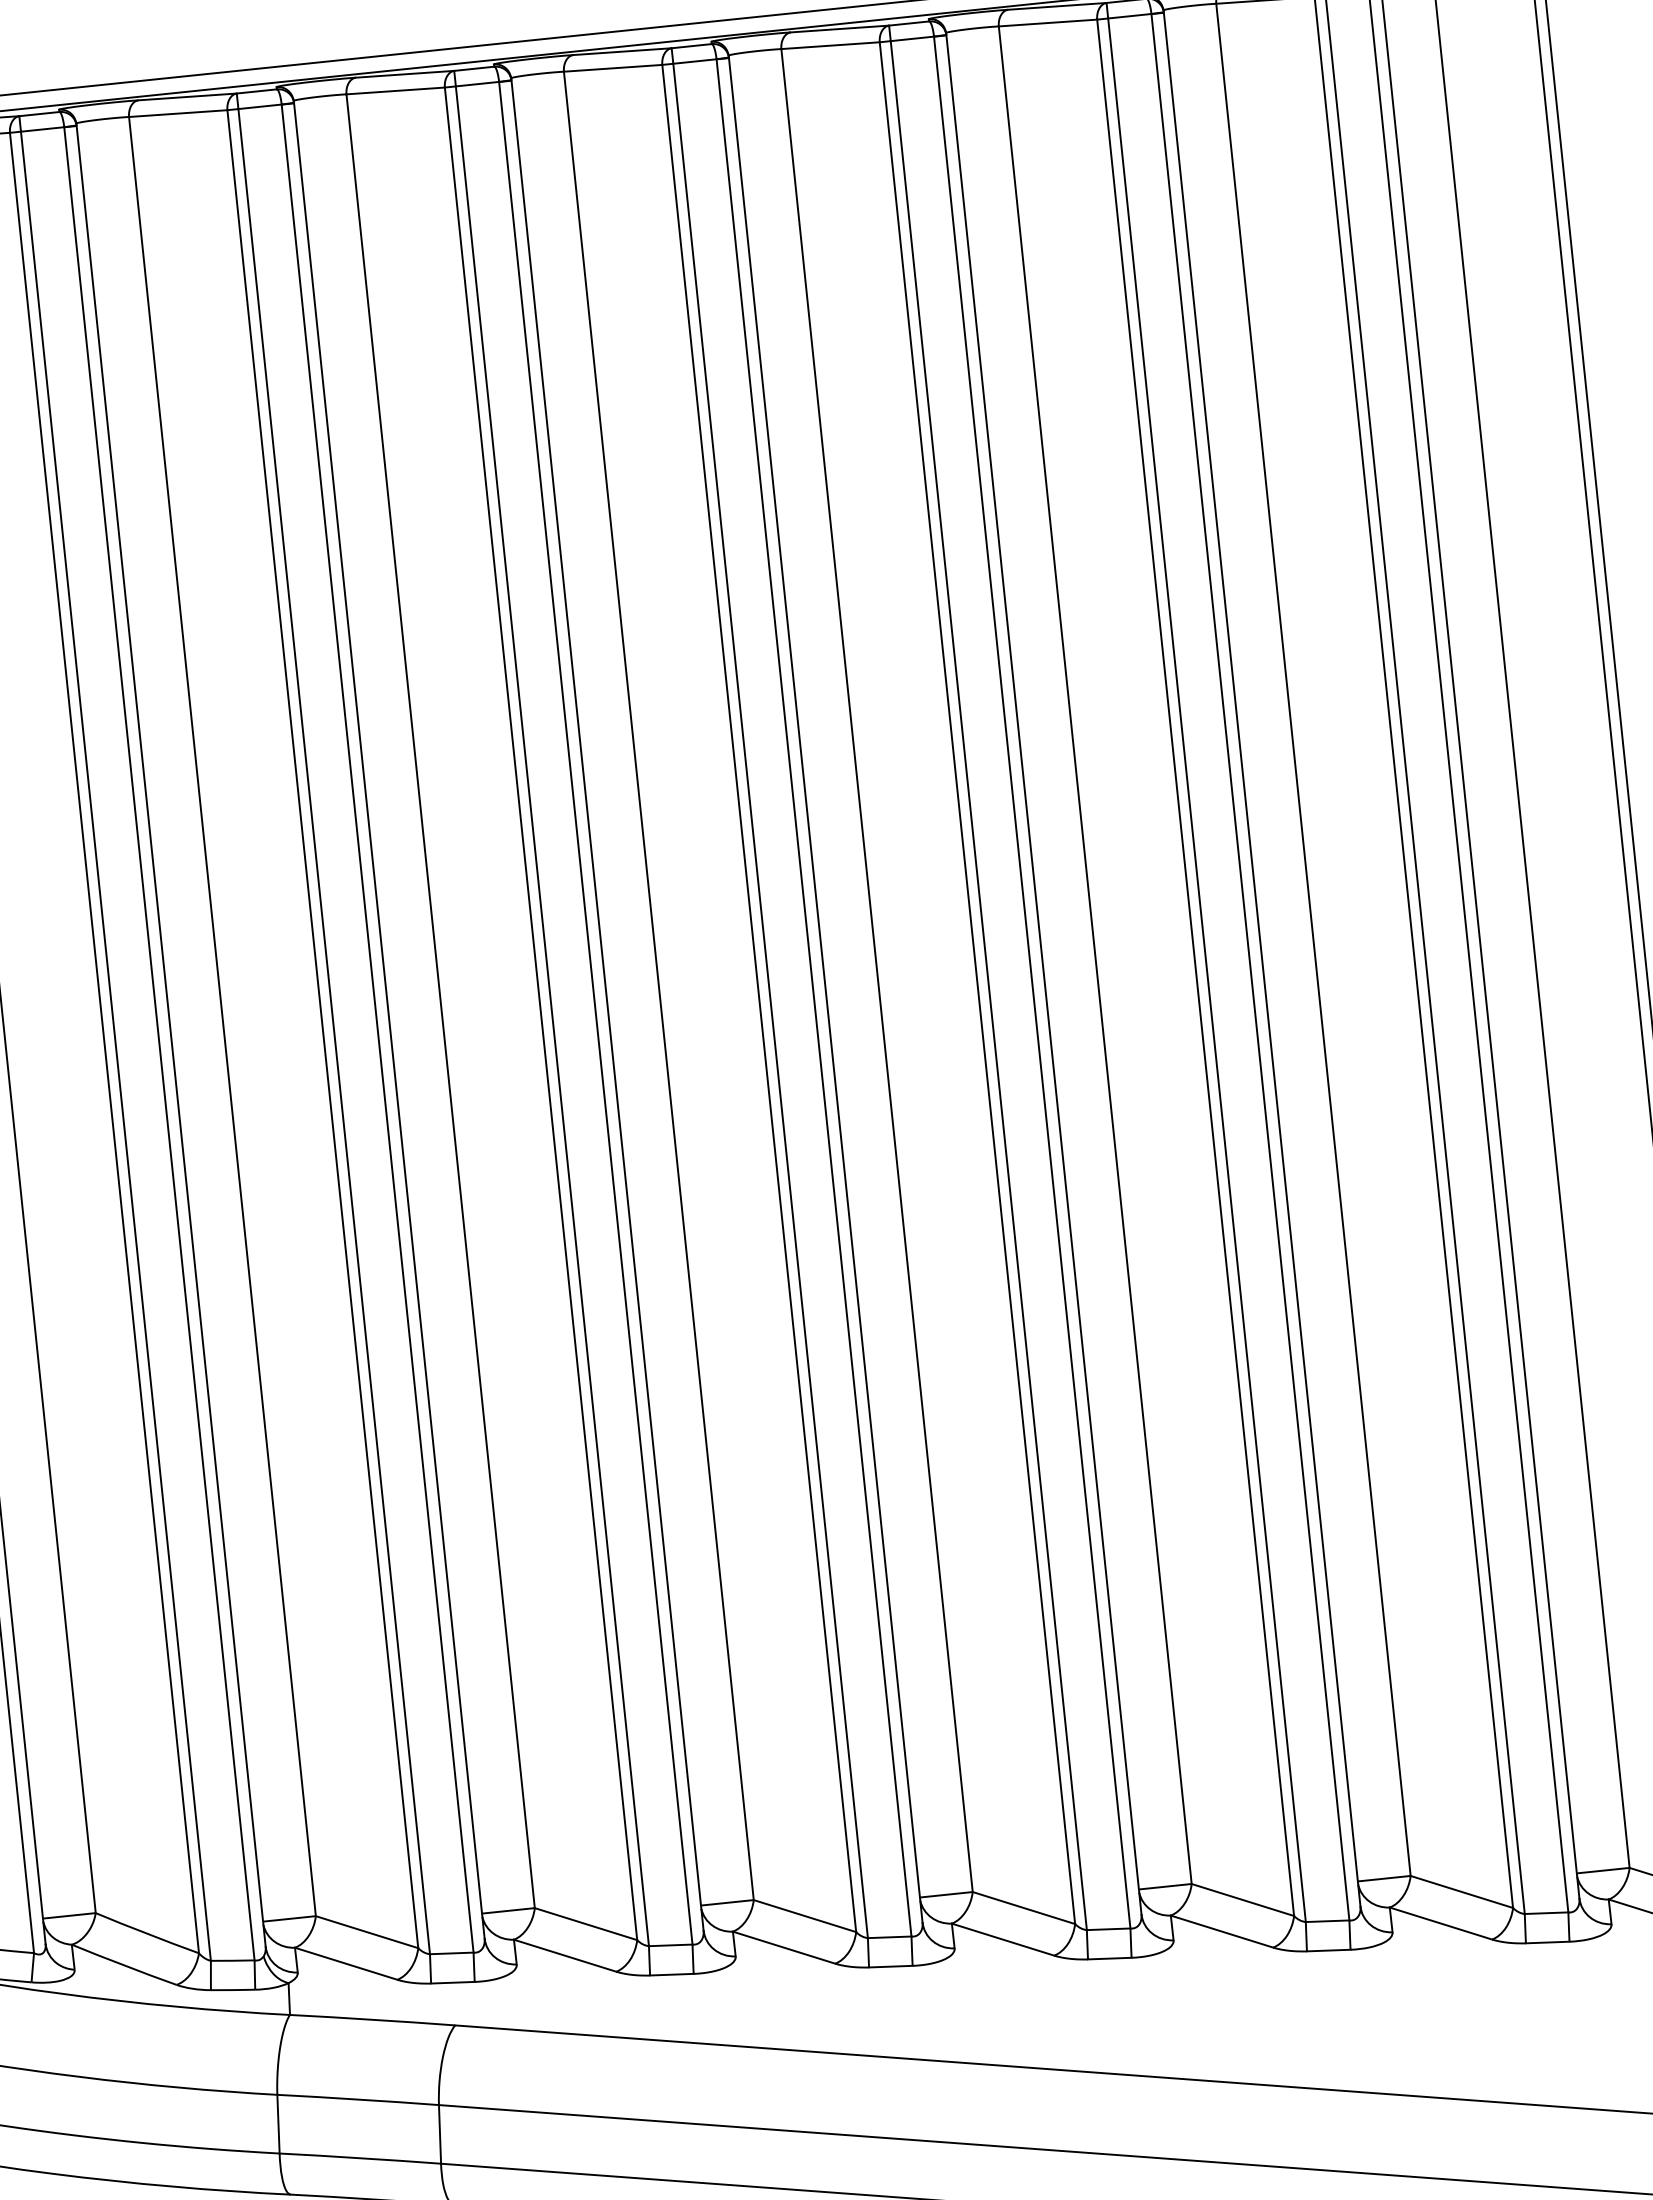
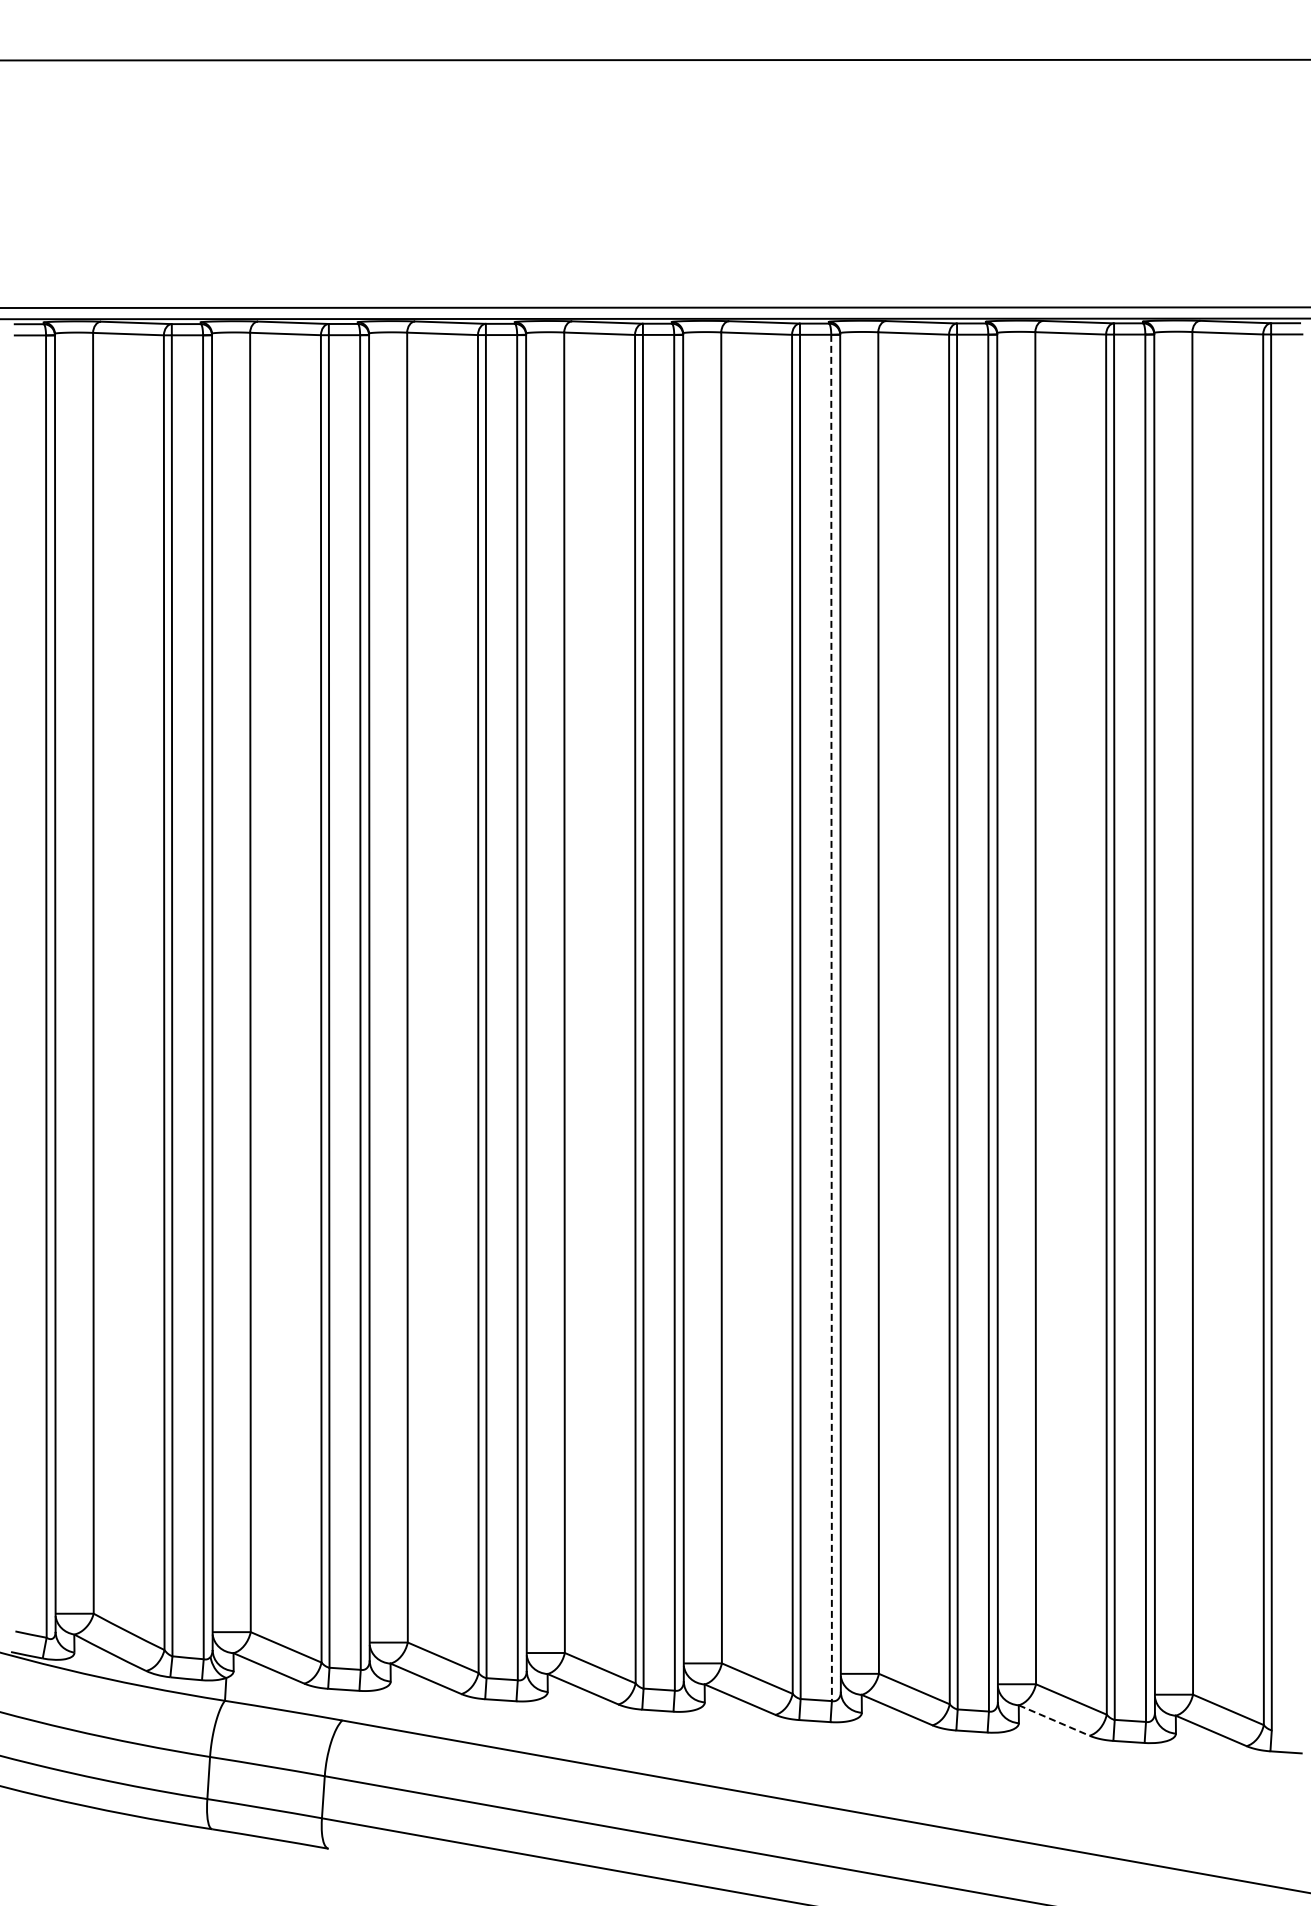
line: (1032, 983) -> (831, 1018), solid -> dashed
line: (1441, 1923) -> (1054, 1720), solid -> dashed

